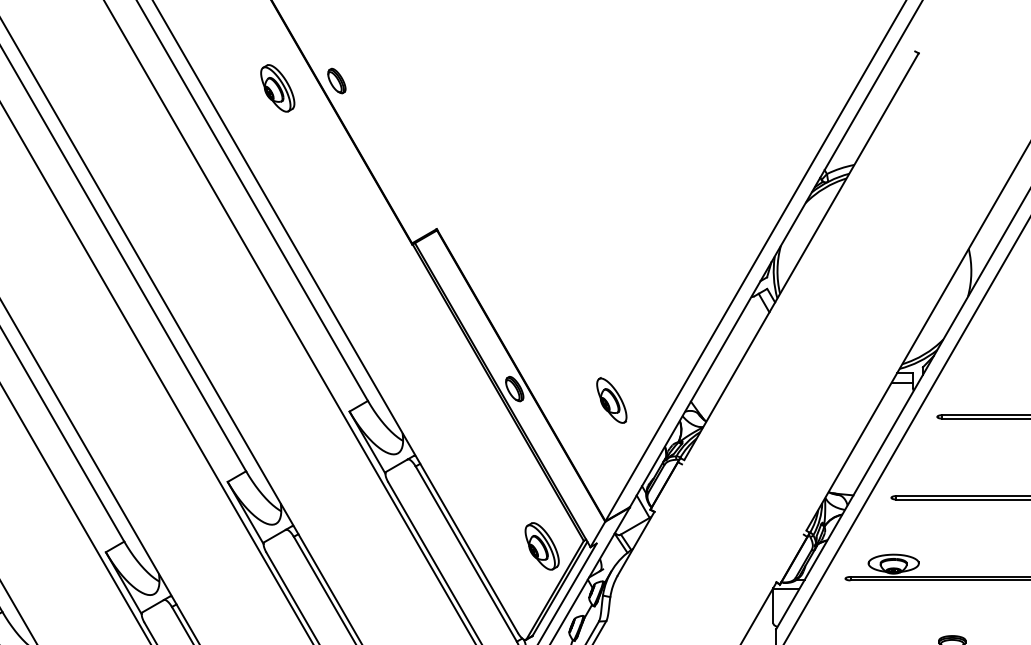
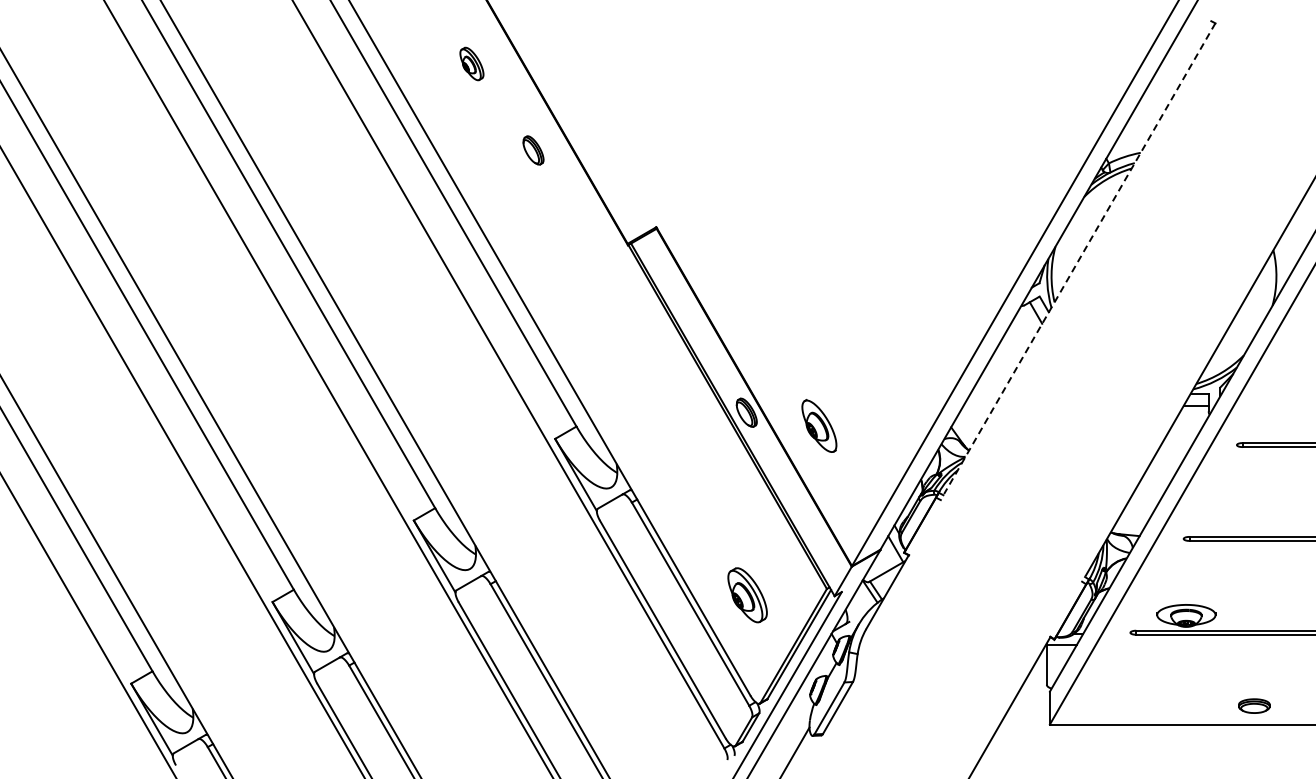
part: (336, 81) -> (533, 150), moved
part: (277, 87) -> (471, 63), size x0.6
line: (801, 256) -> (1079, 258), solid -> dashed
part: (611, 400) -> (819, 425), moved
part: (542, 546) -> (747, 595), moved

